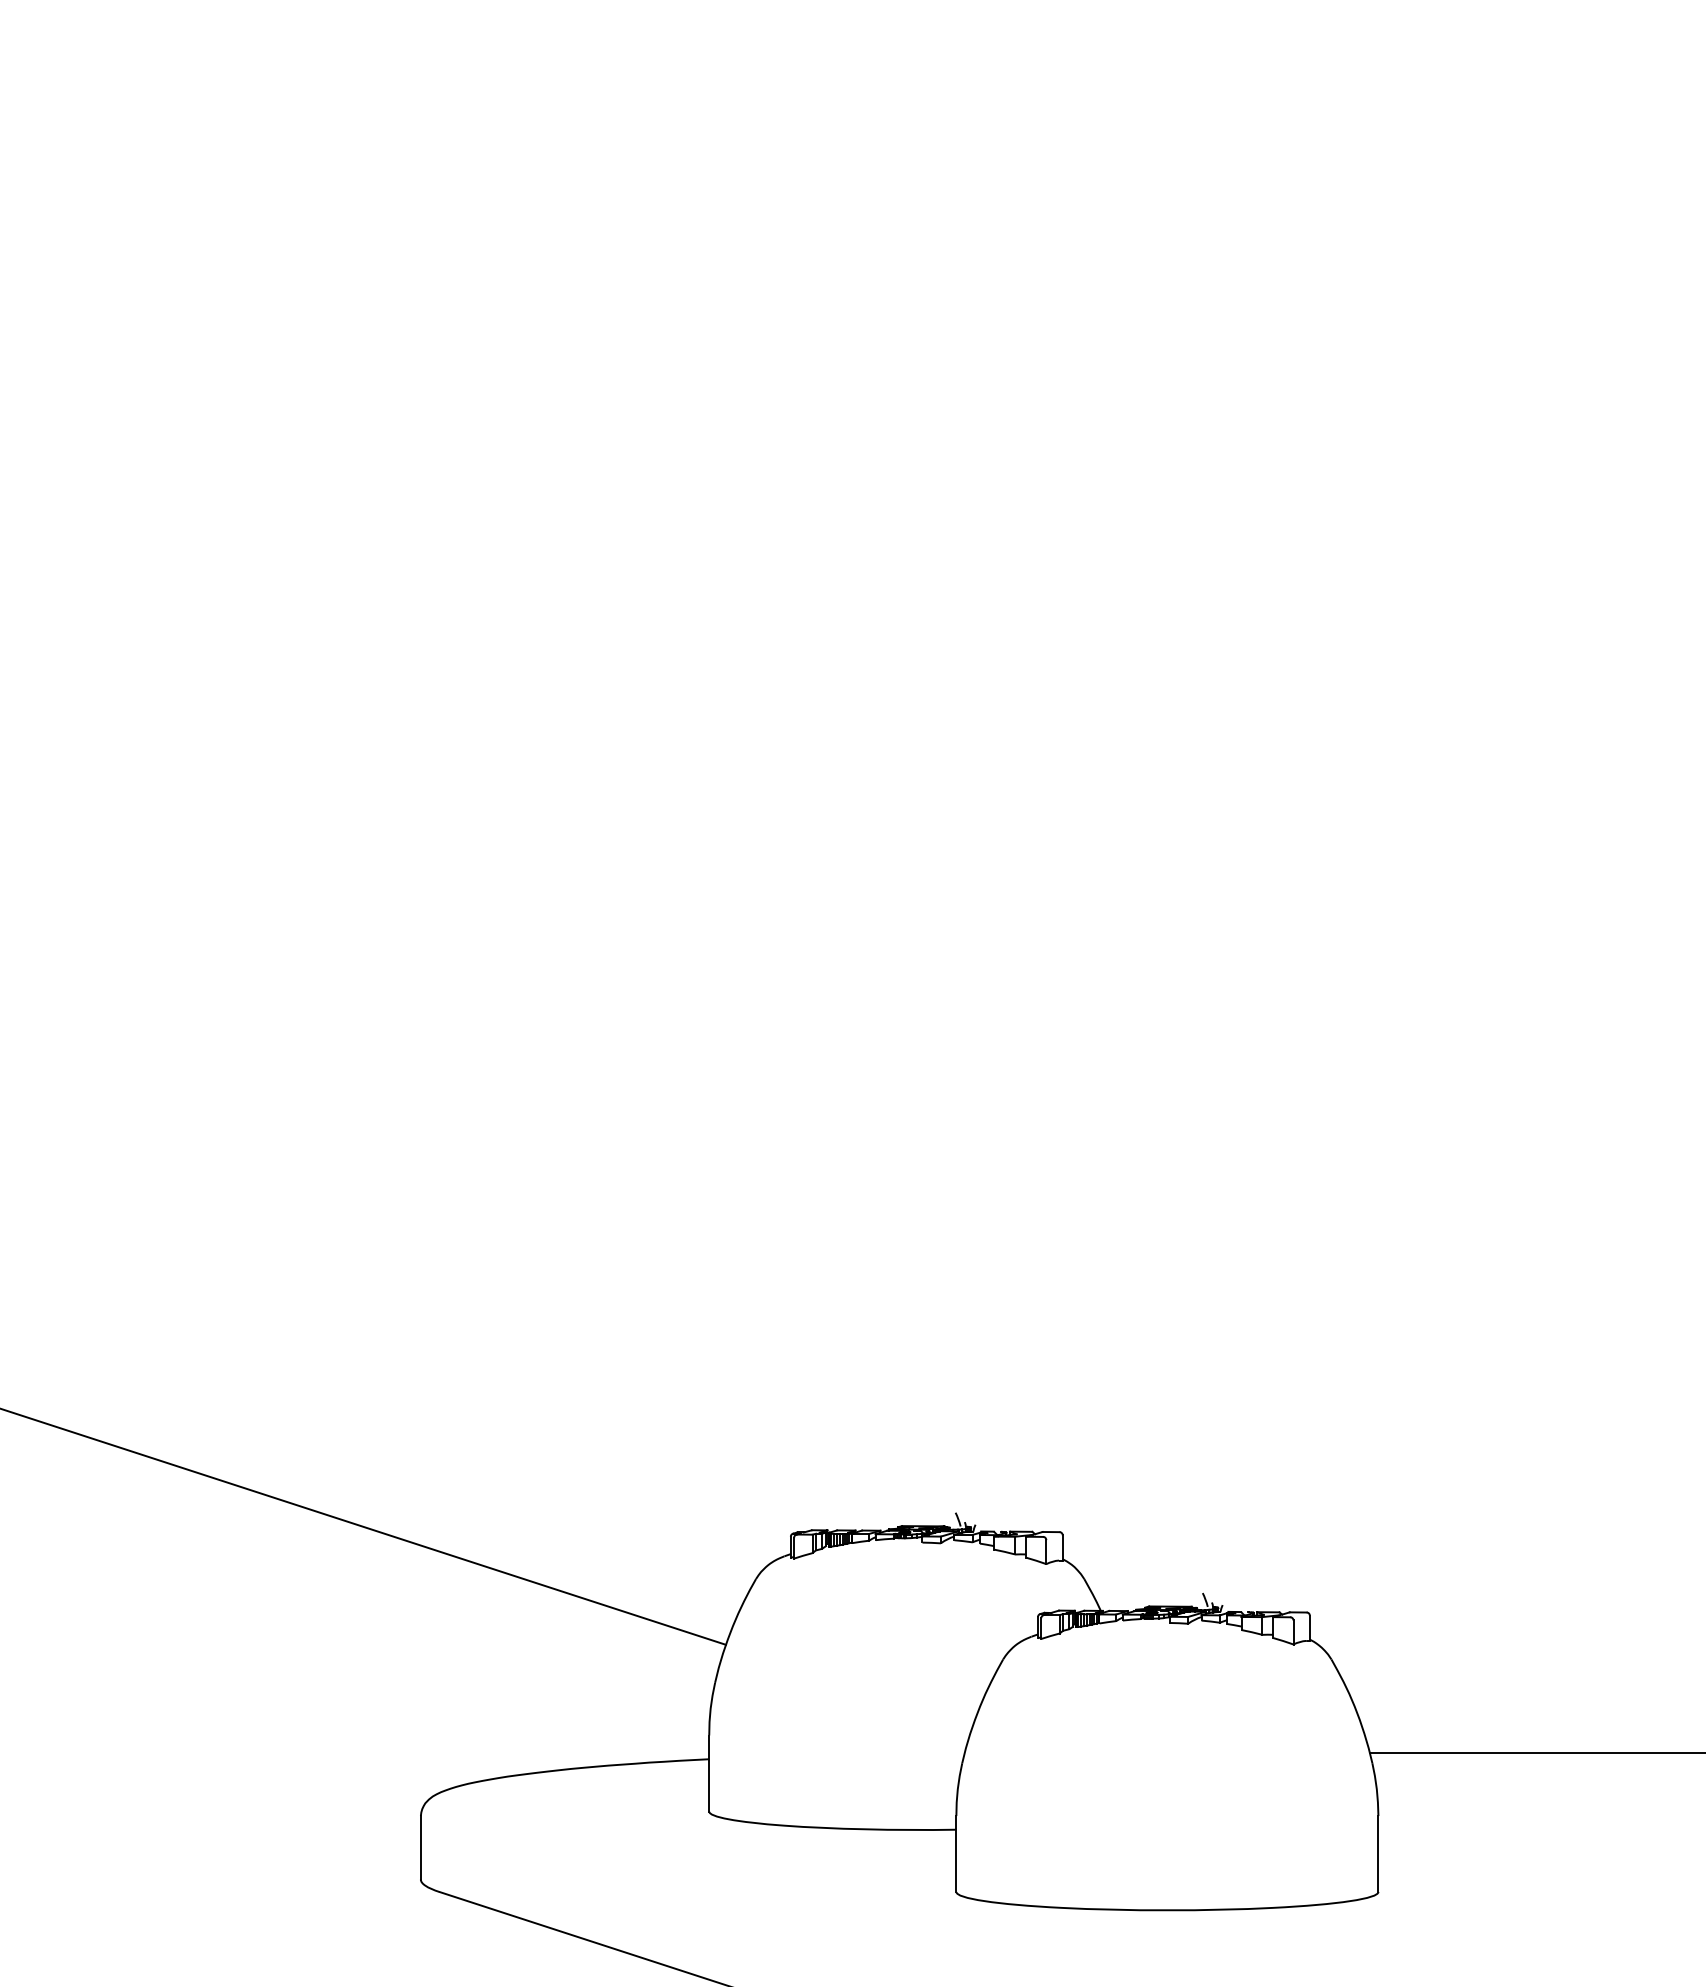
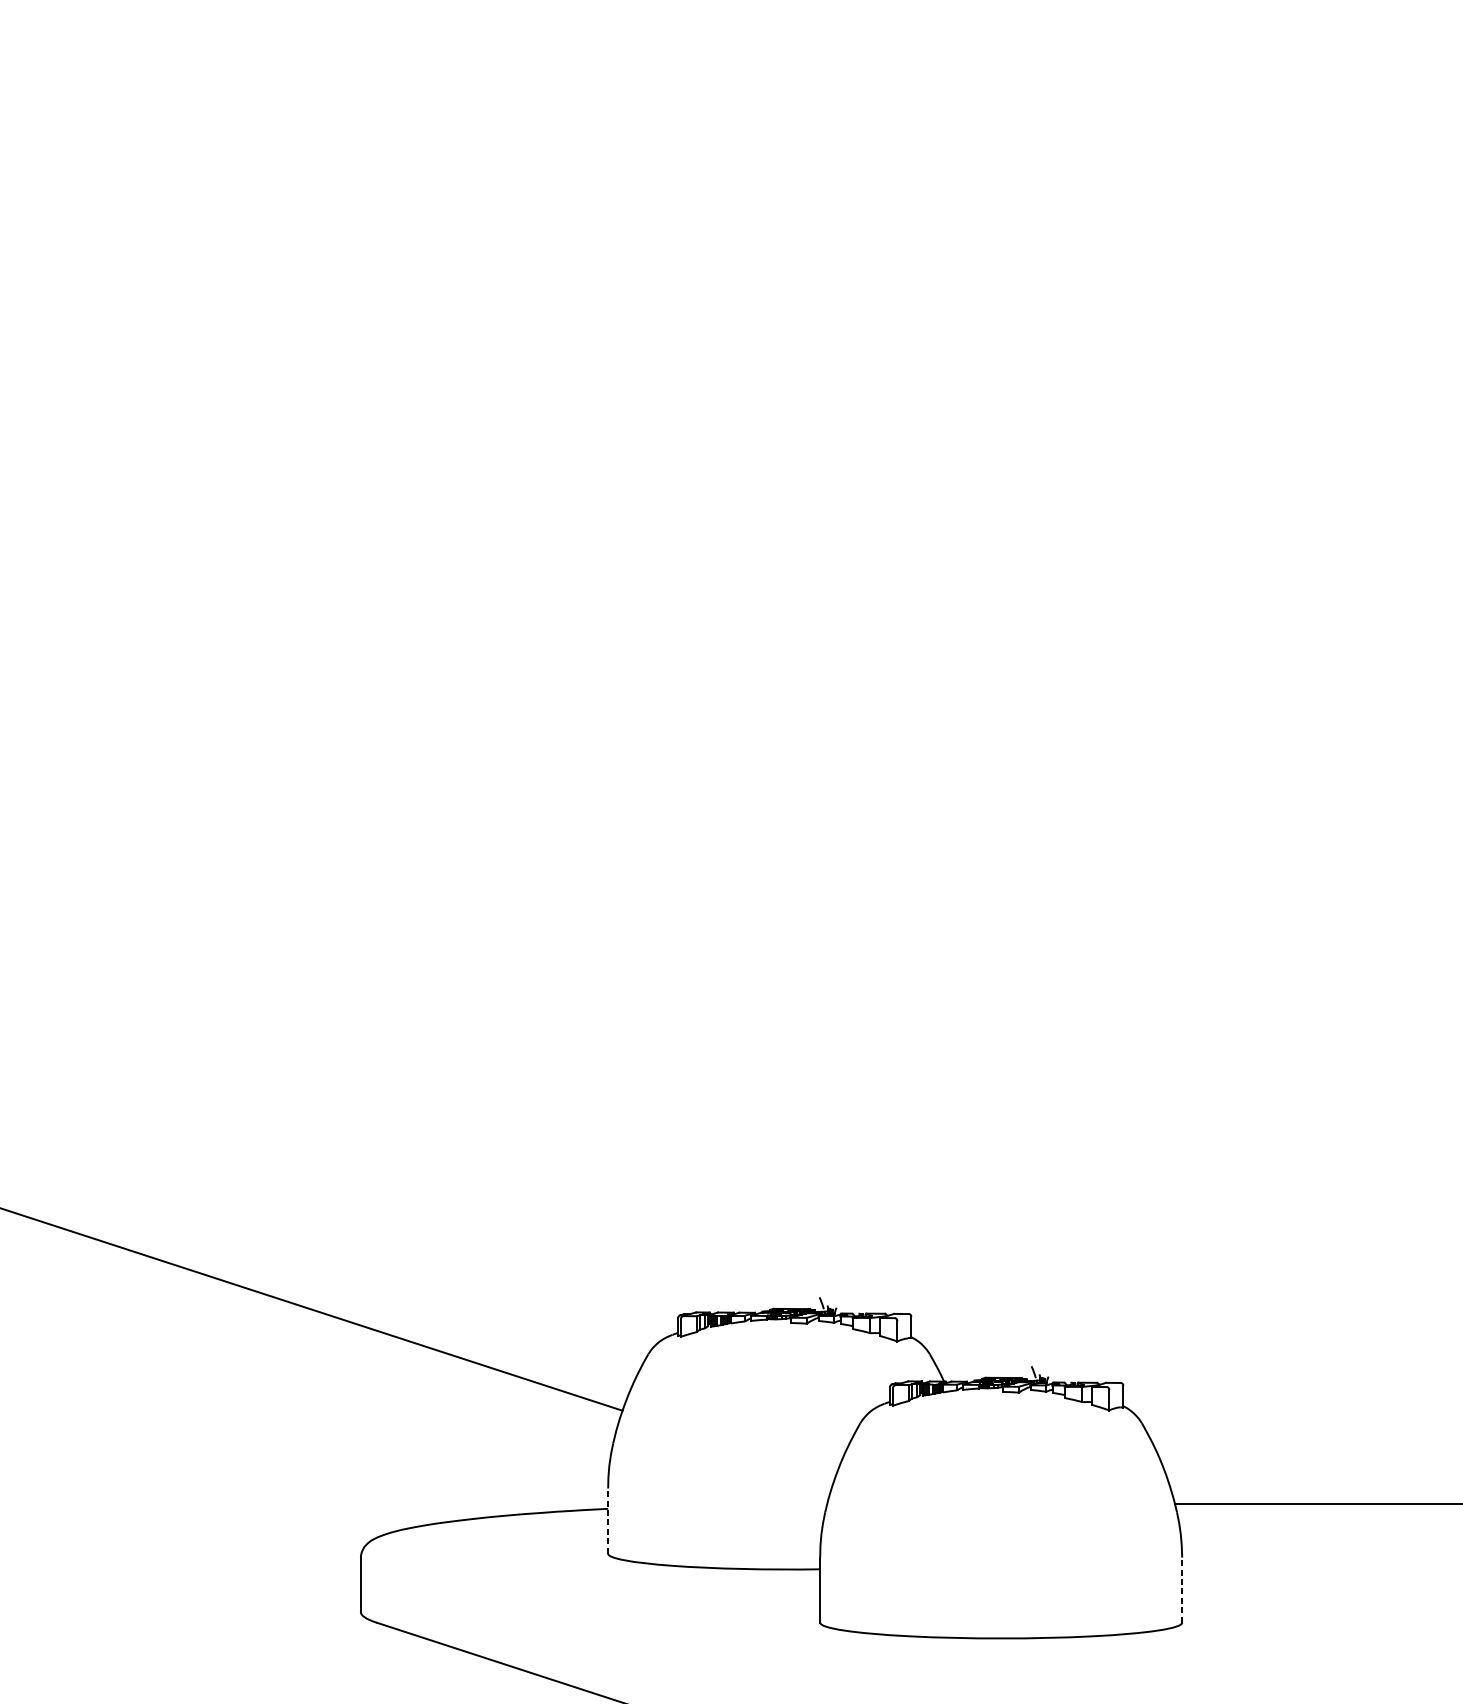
line: (709, 1773) -> (608, 1521), solid -> dashed
line: (1378, 1854) -> (1182, 1590), solid -> dashed

